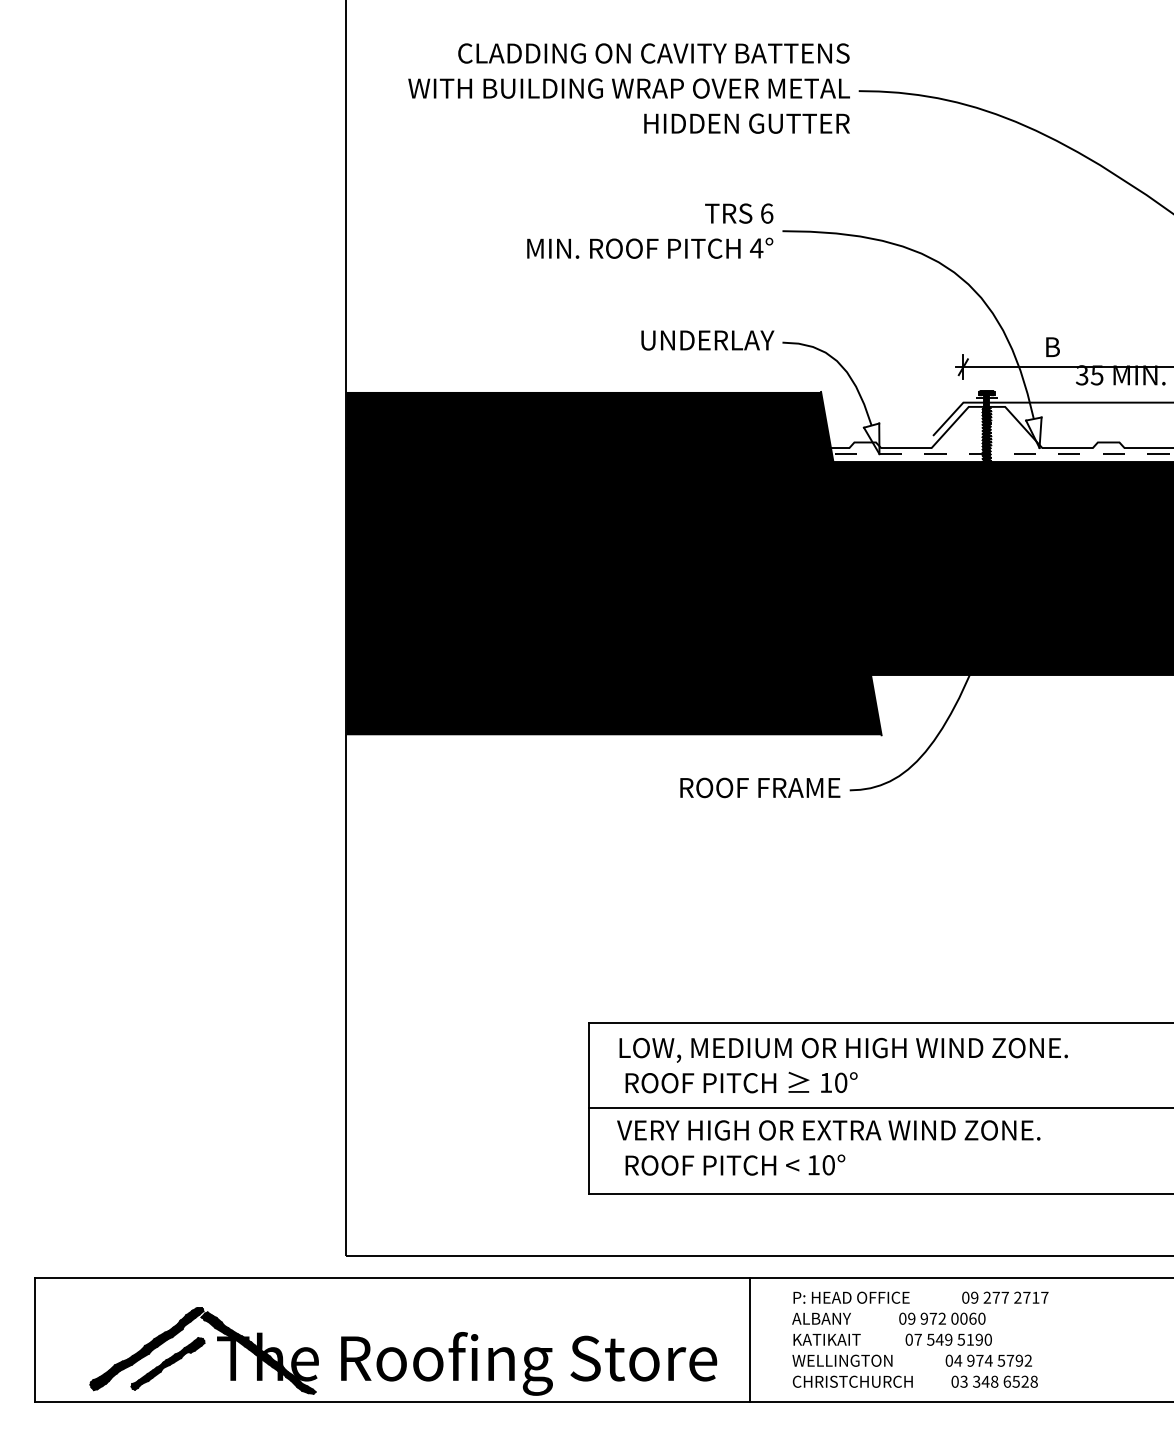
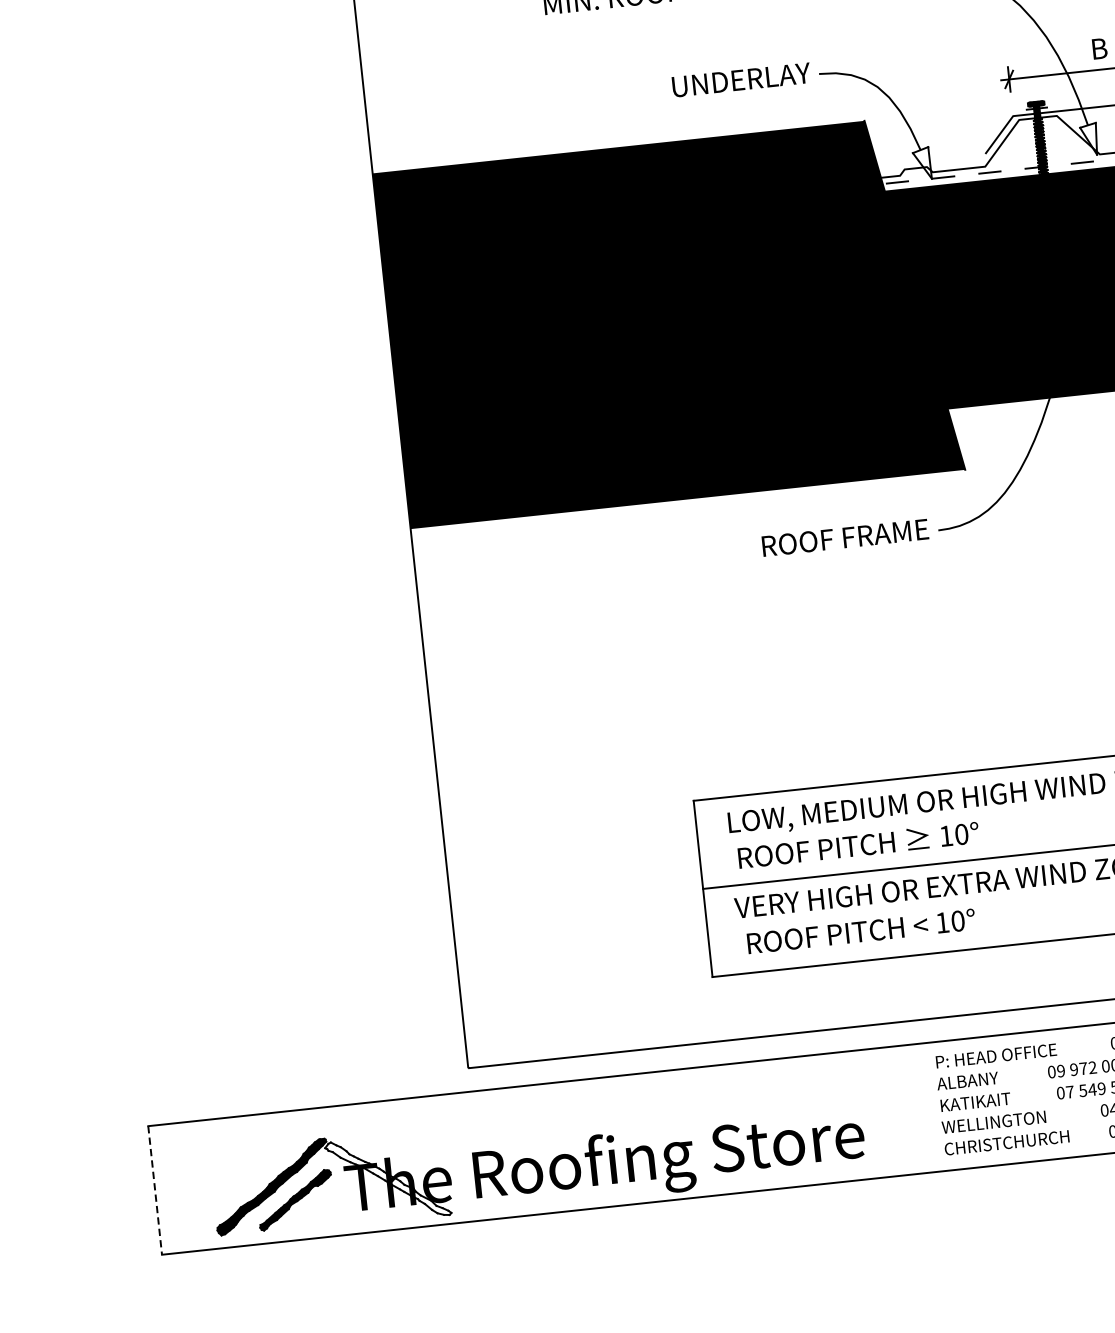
line: (749, 1339) -> (895, 1110), removed
line: (35, 1340) -> (155, 1190), solid -> dashed
fill: (258, 1352) -> (387, 1178), removed

